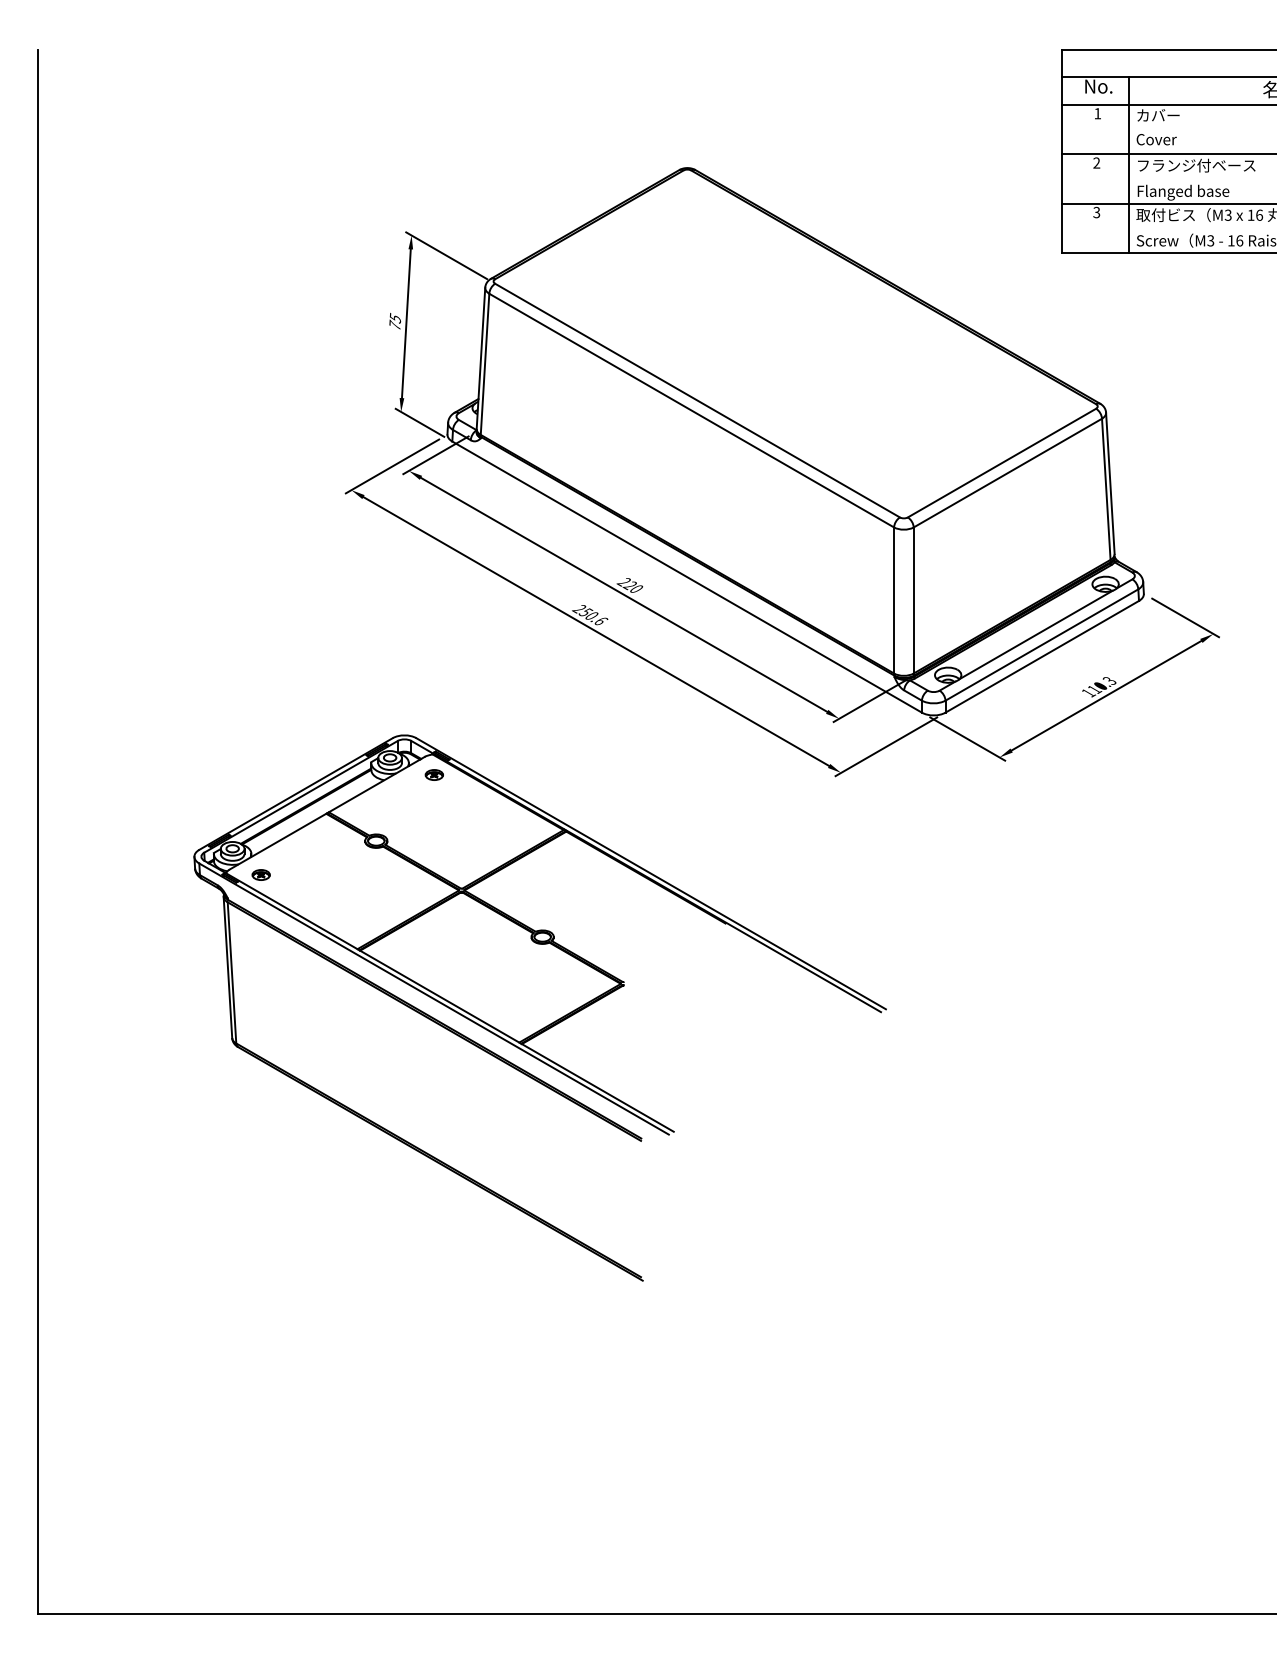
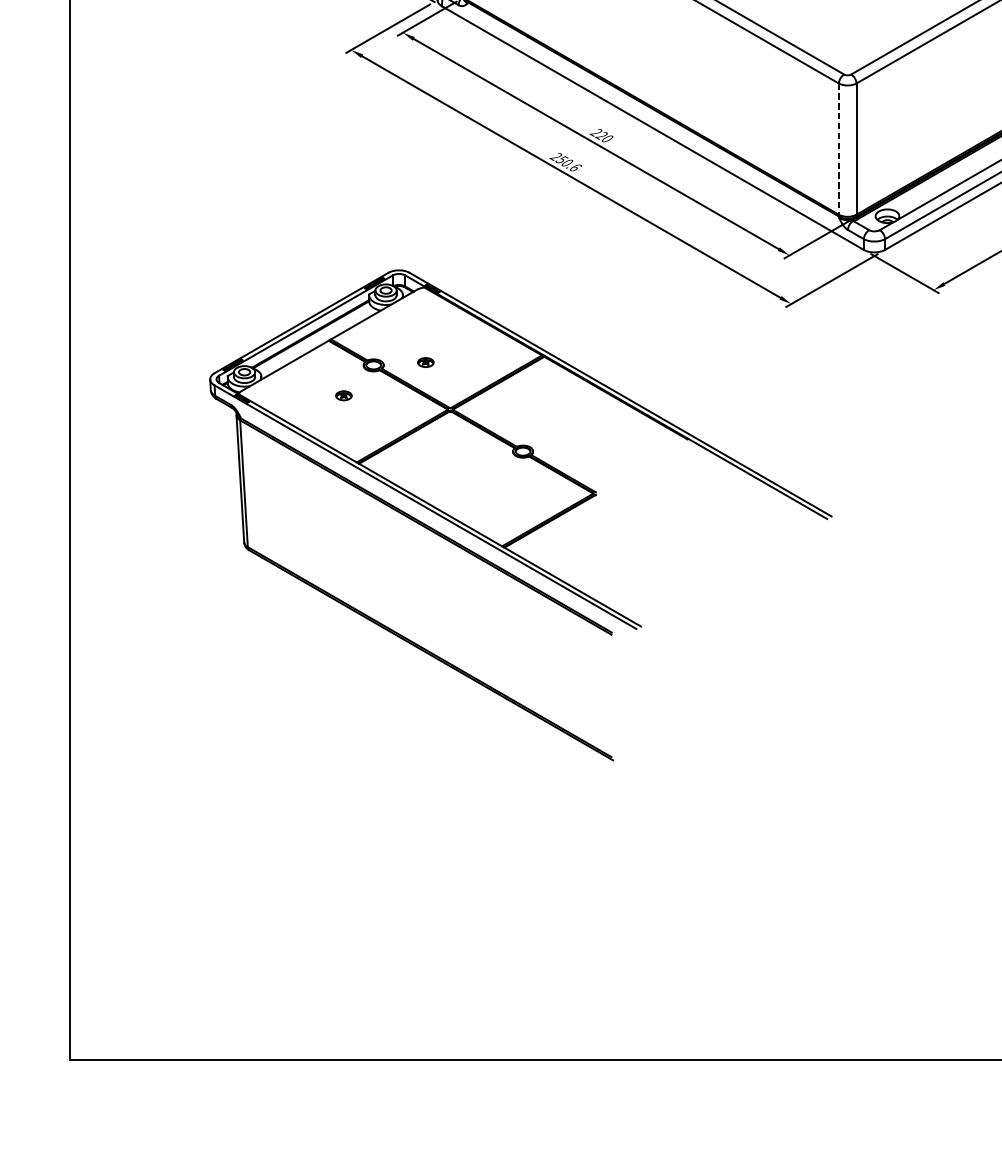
line: (894, 600) -> (839, 149), solid -> dashed
part: (433, 774) -> (425, 362), moved
part: (260, 874) -> (343, 395), moved

